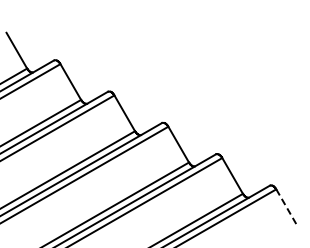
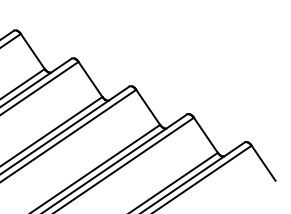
line: (286, 207) -> (263, 163), dashed -> solid

